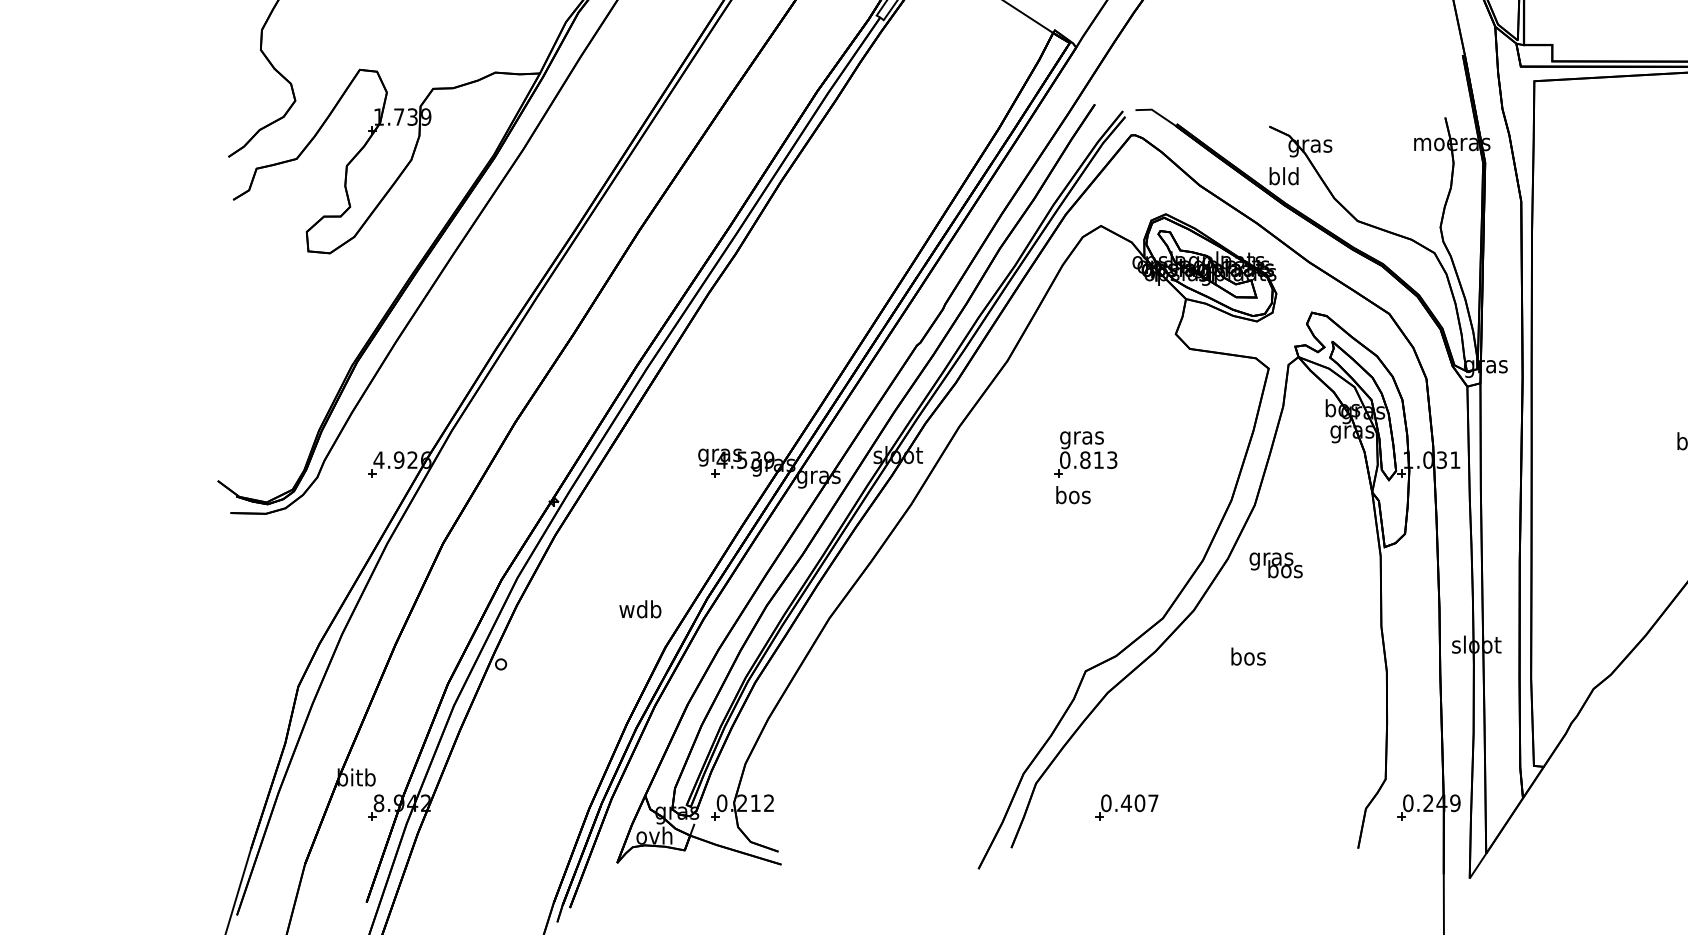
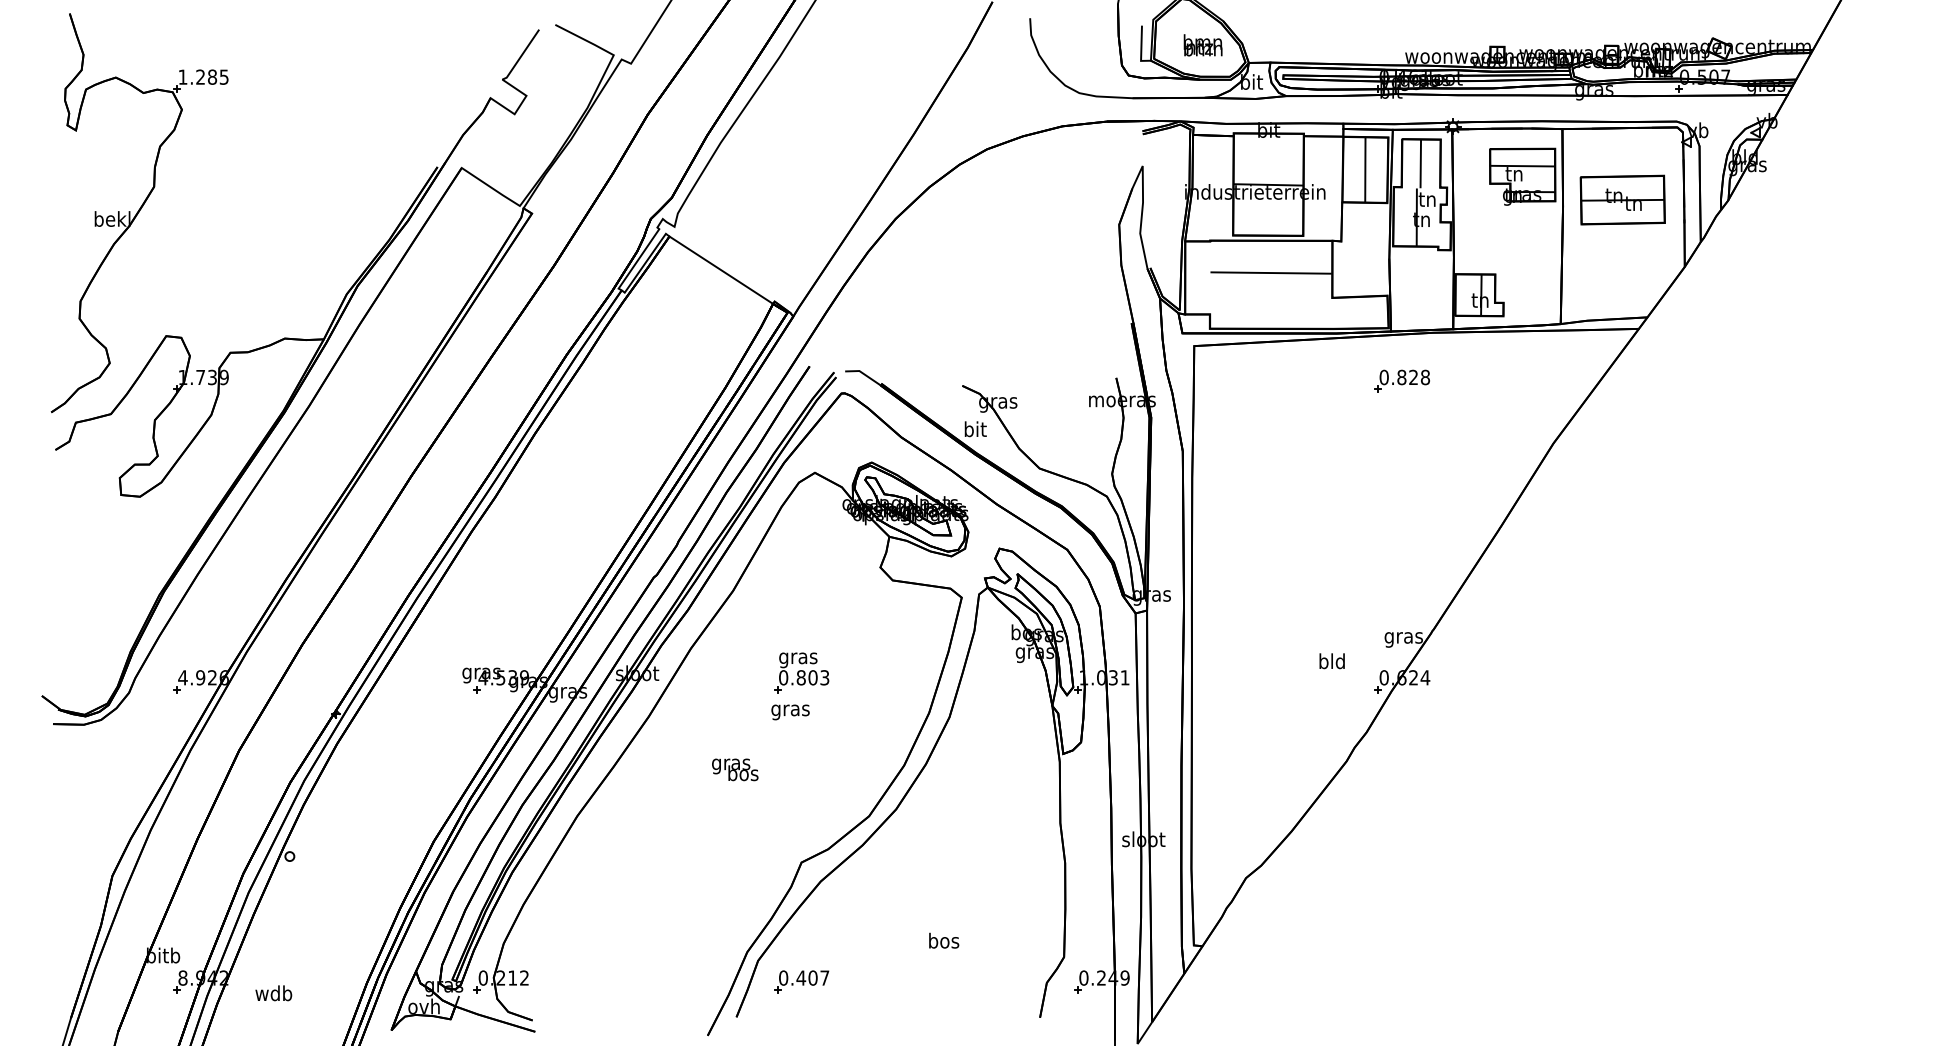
text: (1283, 176) -> (974, 429), bld -> bit
text: (1098, 459) -> (812, 677), 0.813 -> 0.803
text: (1073, 497) -> (790, 710), bos -> gras
text: (1276, 564) -> (735, 769), moved
text: (640, 609) -> (273, 993), moved
text: (1249, 656) -> (944, 940), moved
part: (1126, 807) -> (801, 981), moved

